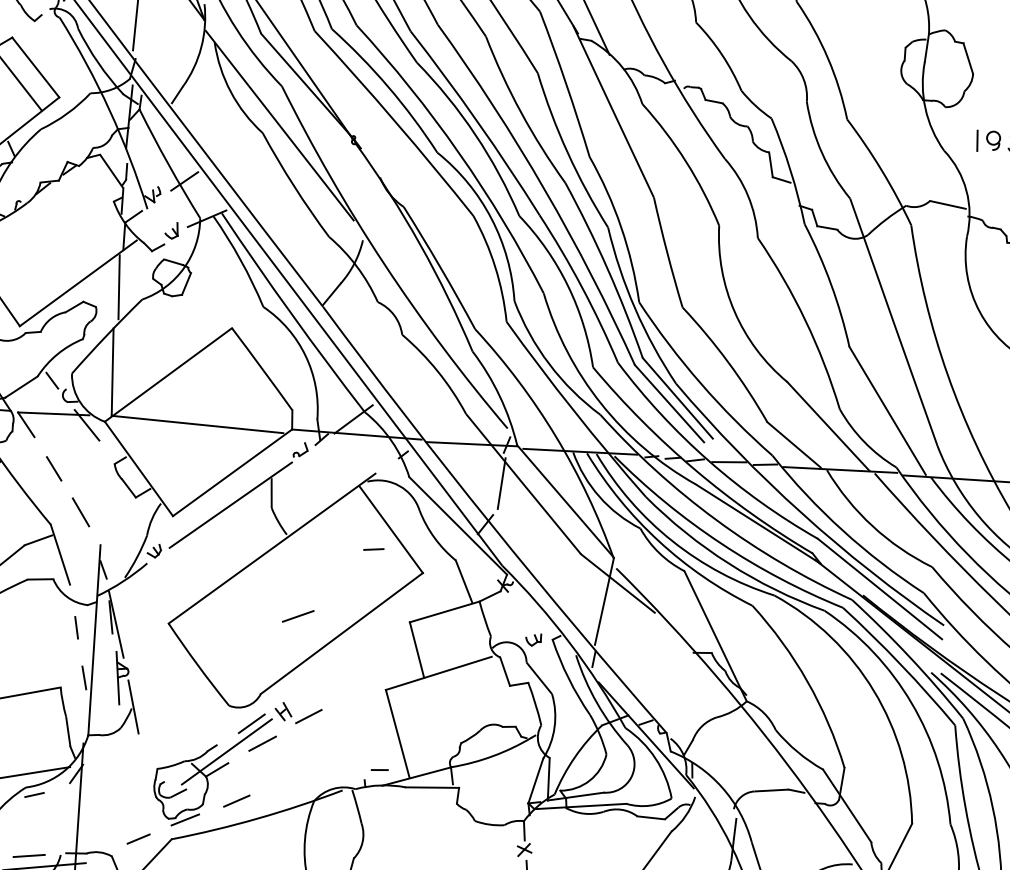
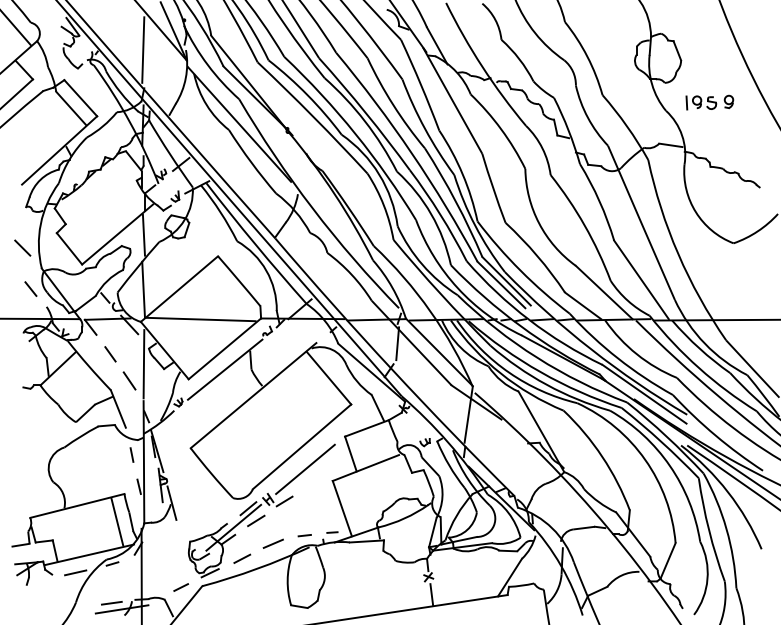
line: (104, 488) -> (143, 364), added
line: (373, 549) -> (304, 535), moved
line: (296, 615) -> (272, 543), moved
line: (344, 667) -> (305, 468), added
line: (46, 729) -> (117, 521), added

